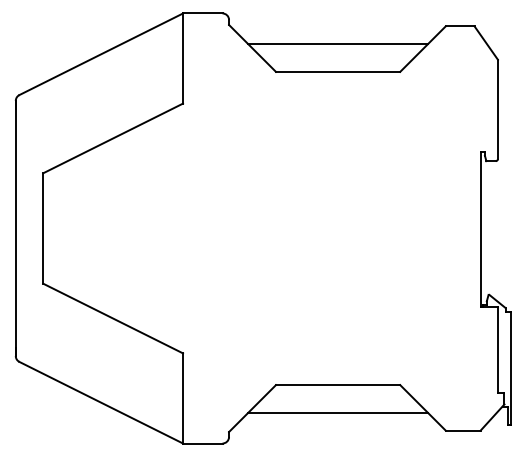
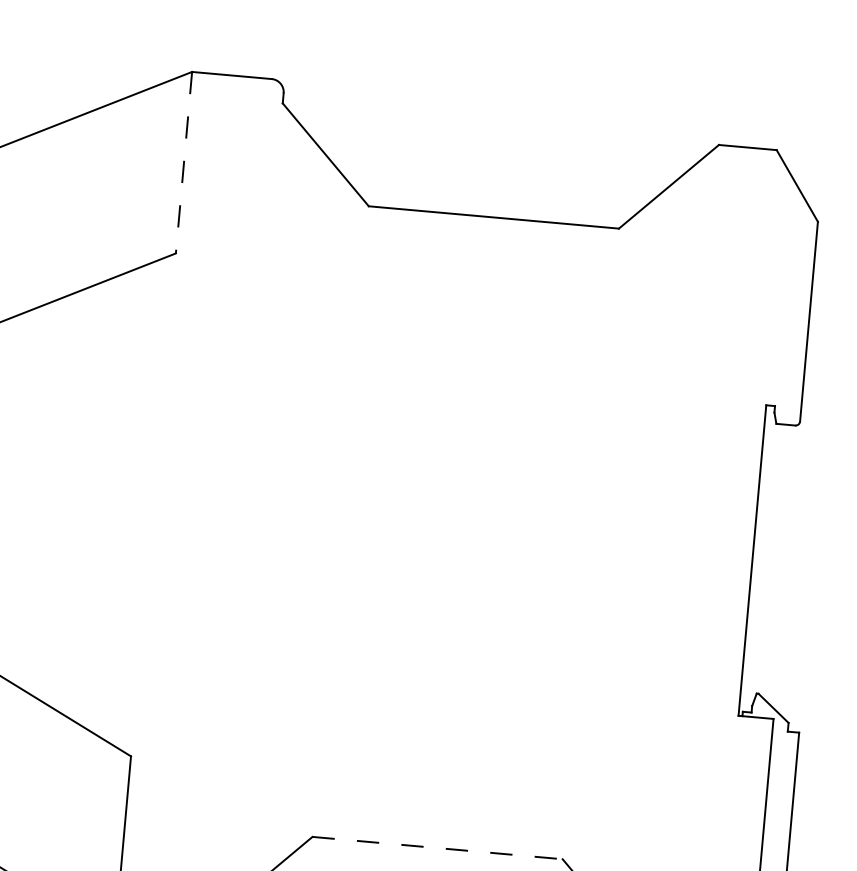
line: (337, 43) -> (497, 160), removed
line: (183, 59) -> (184, 164), solid -> dashed
line: (338, 385) -> (438, 848), solid -> dashed

